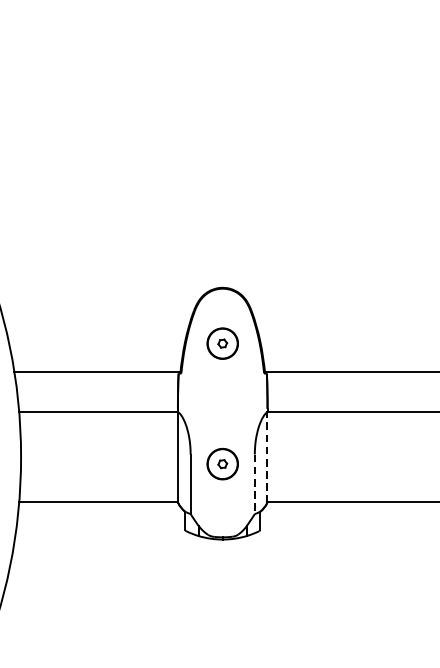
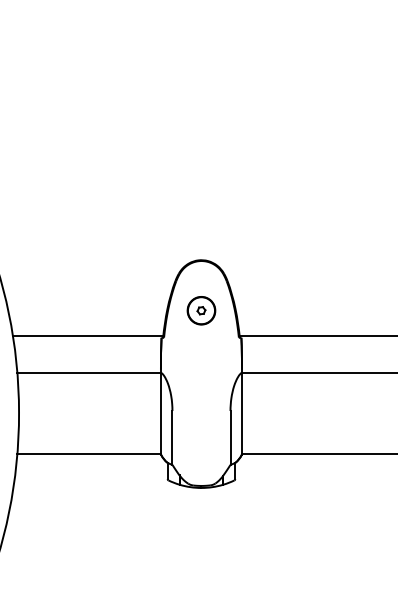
line: (266, 458) -> (241, 414), dashed -> solid
part: (222, 463) -> (201, 419), removed
line: (254, 483) -> (230, 437), dashed -> solid

